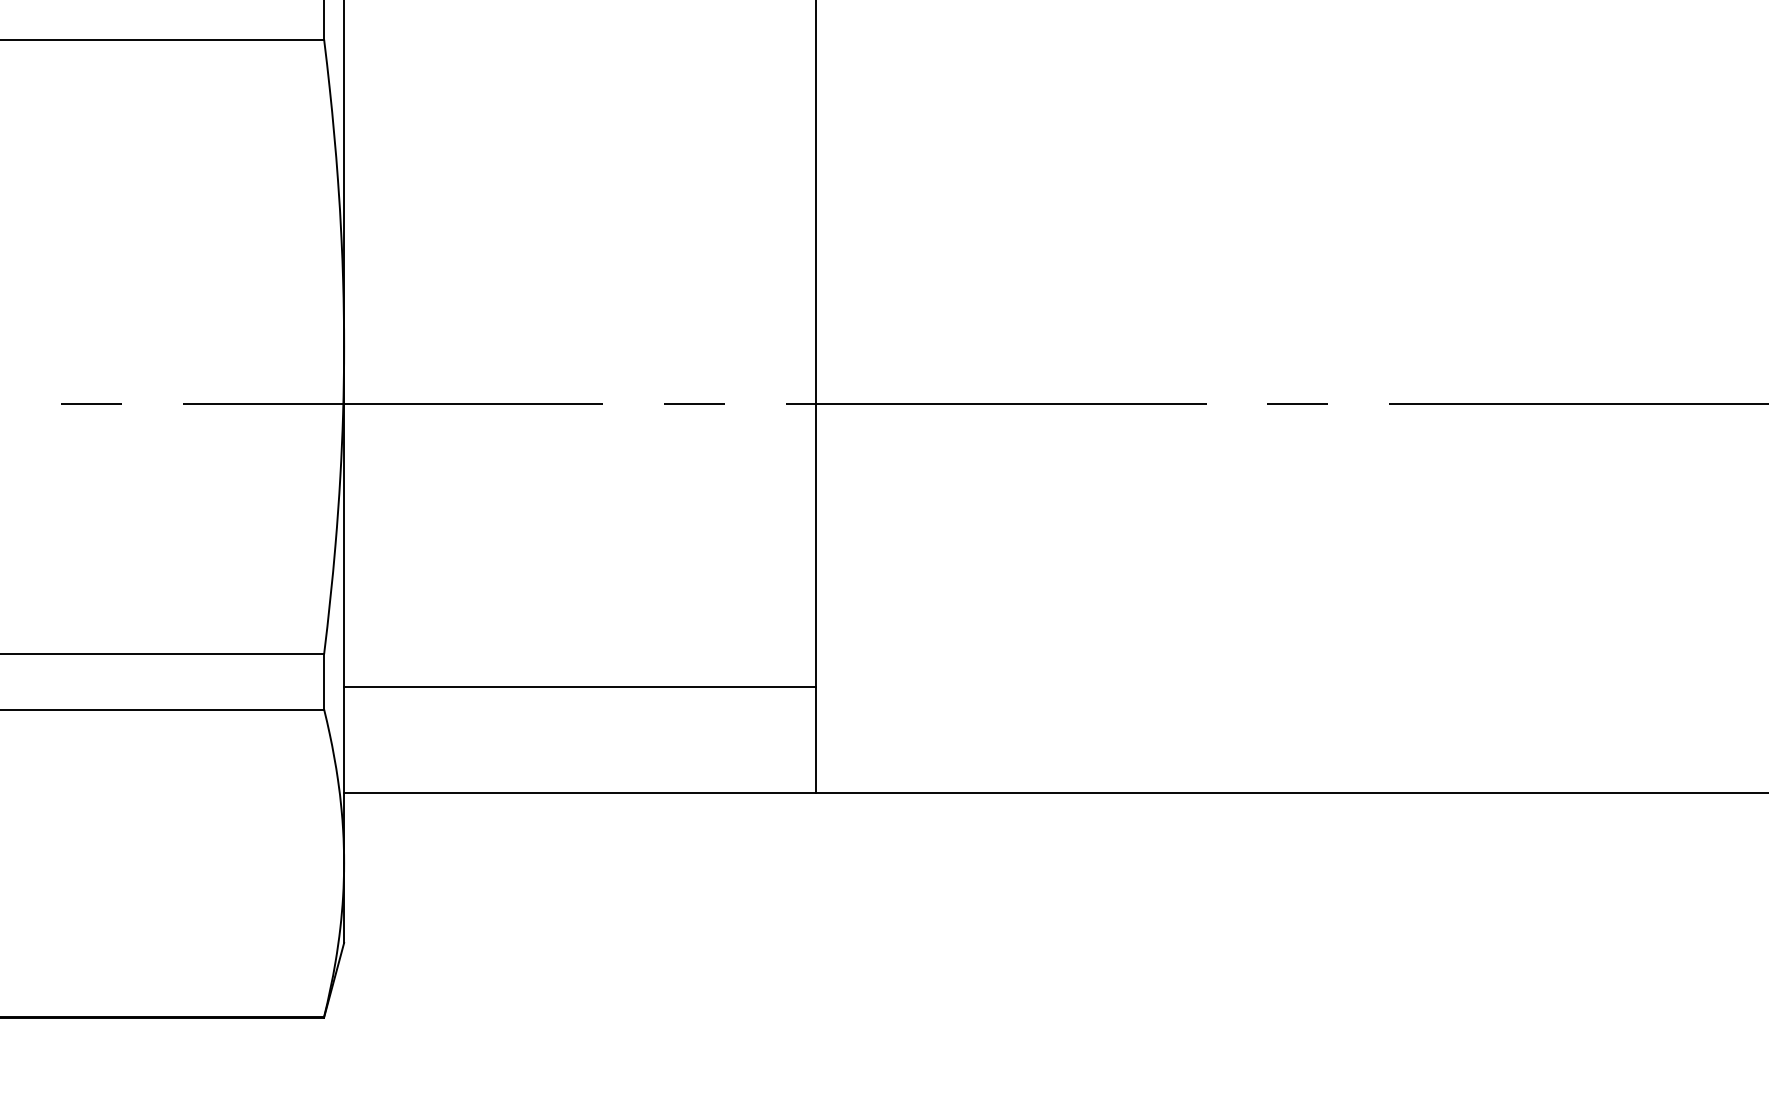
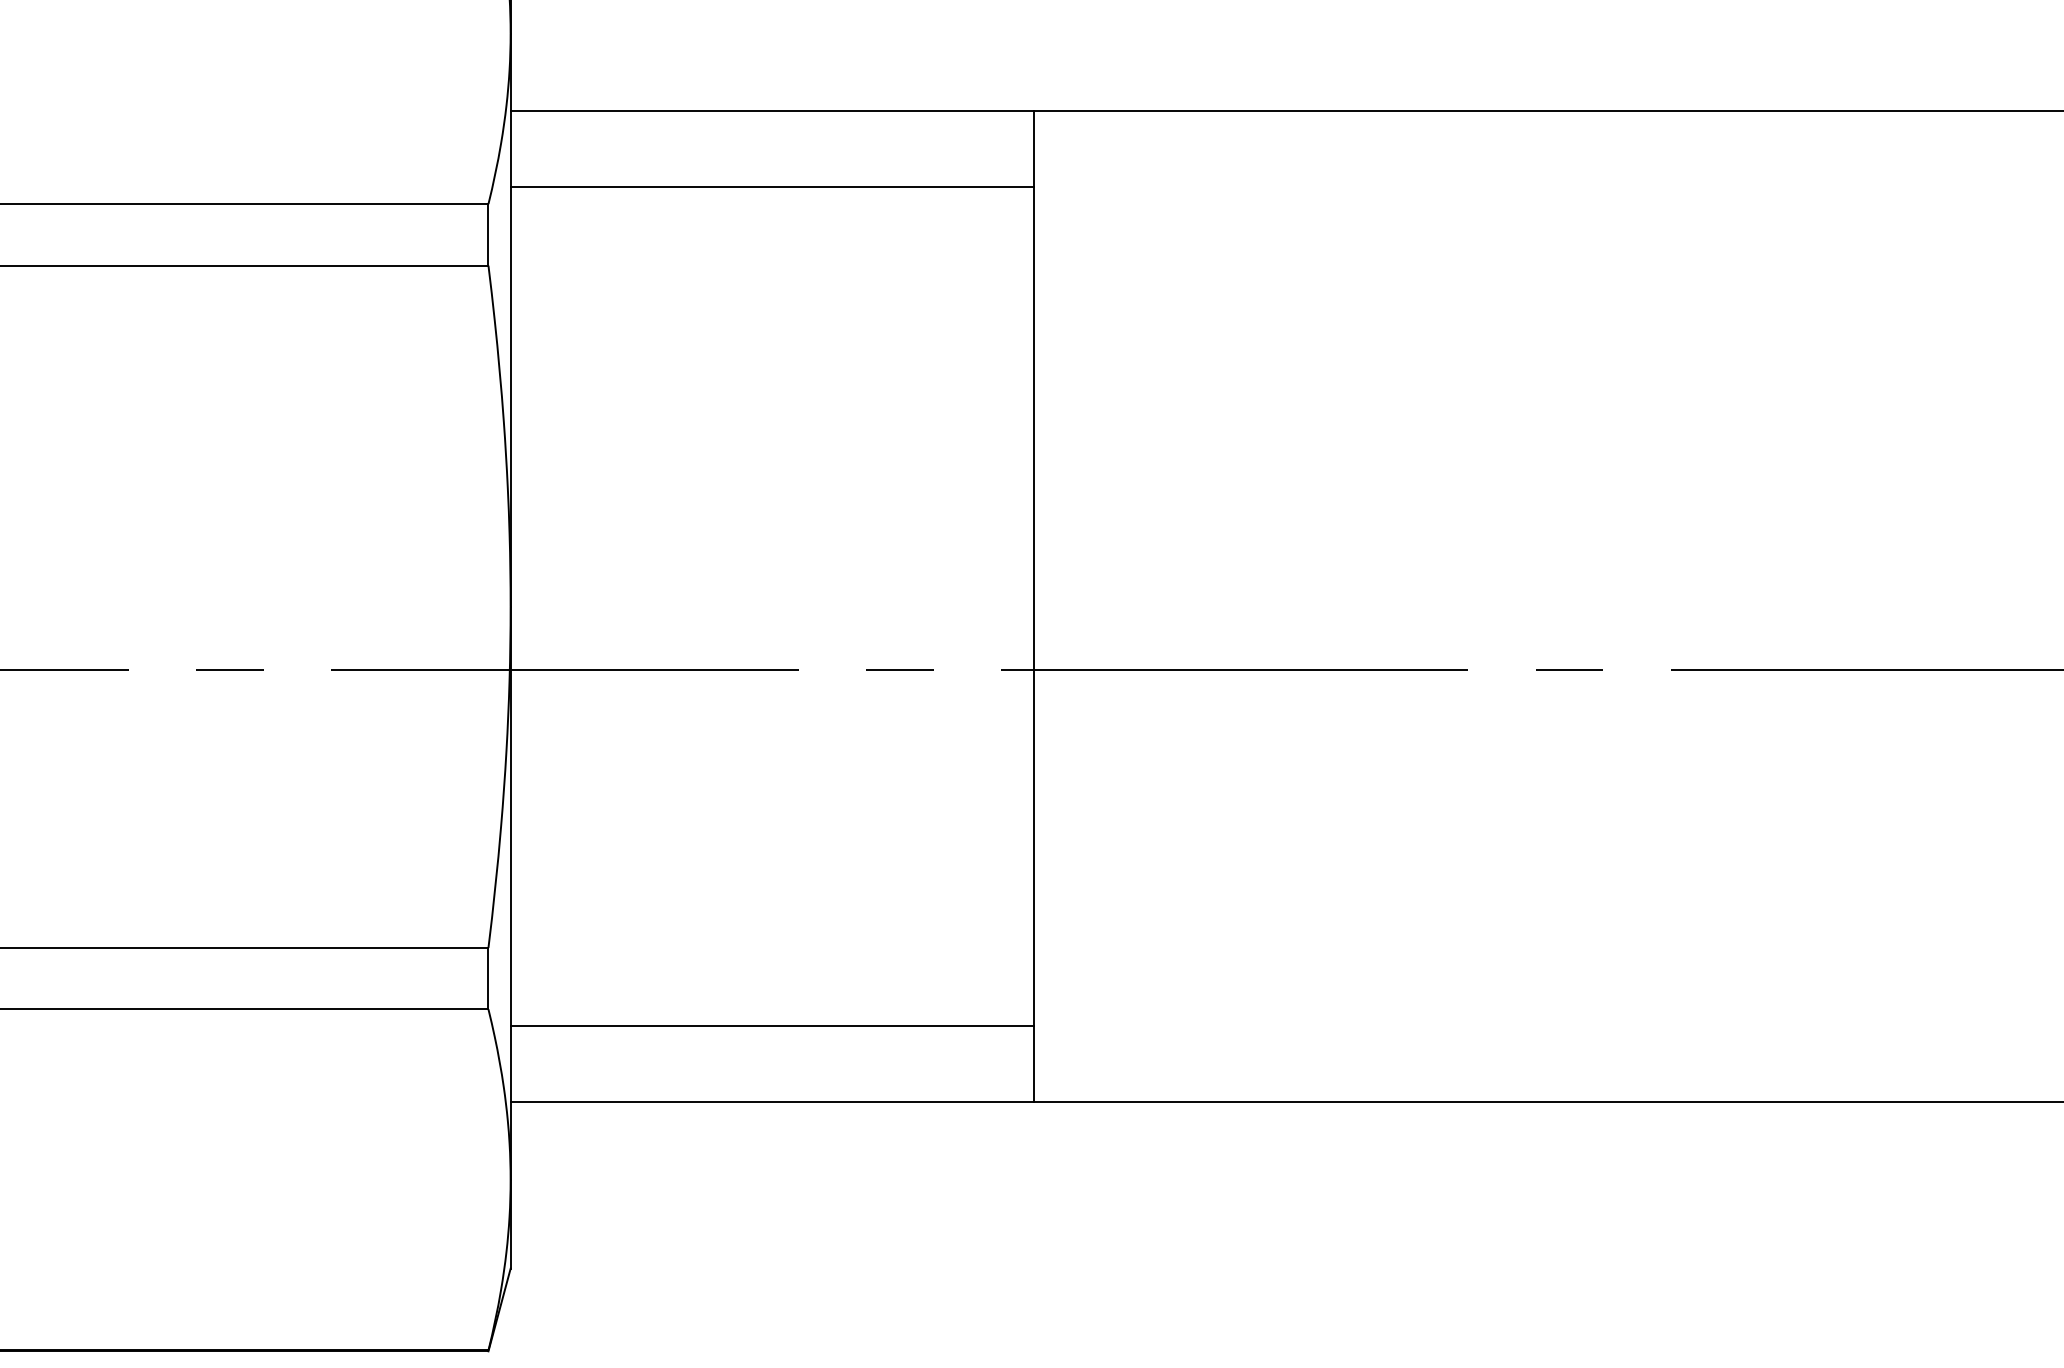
line: (579, 687) -> (772, 1026), moved

